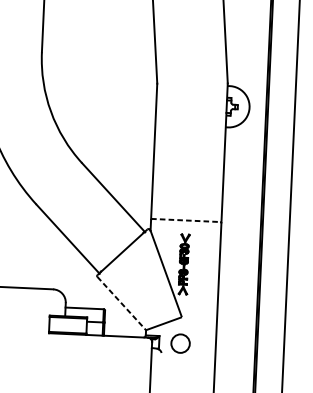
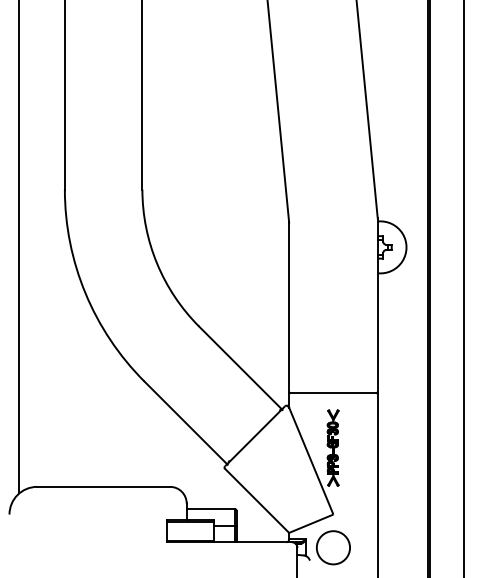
line: (186, 220) -> (333, 392), dashed -> solid
line: (122, 304) -> (257, 501), dashed -> solid
circle: (179, 343) -> (332, 547), size x1.43

